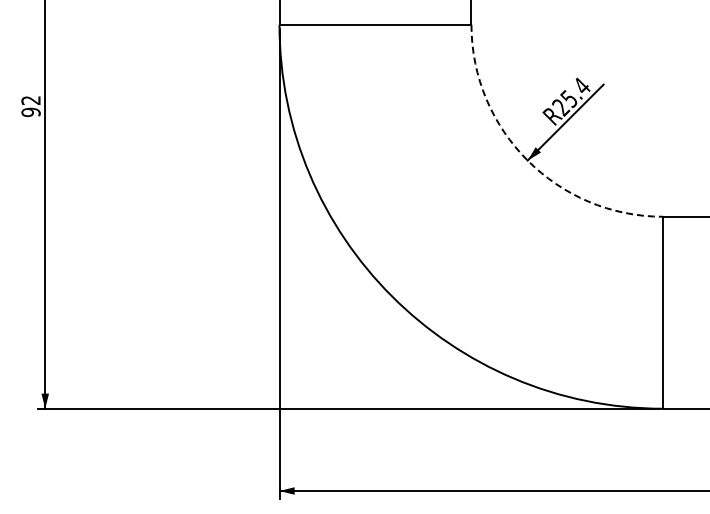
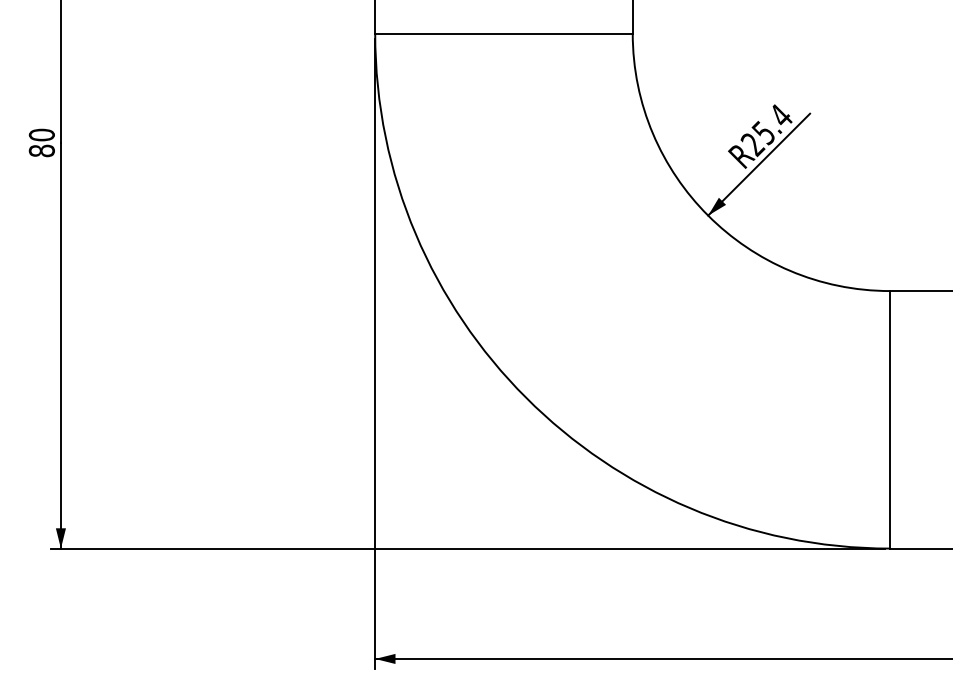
text: (30, 106) -> (41, 143), 92 -> 80
arc: (527, 160) -> (707, 215), dashed -> solid

